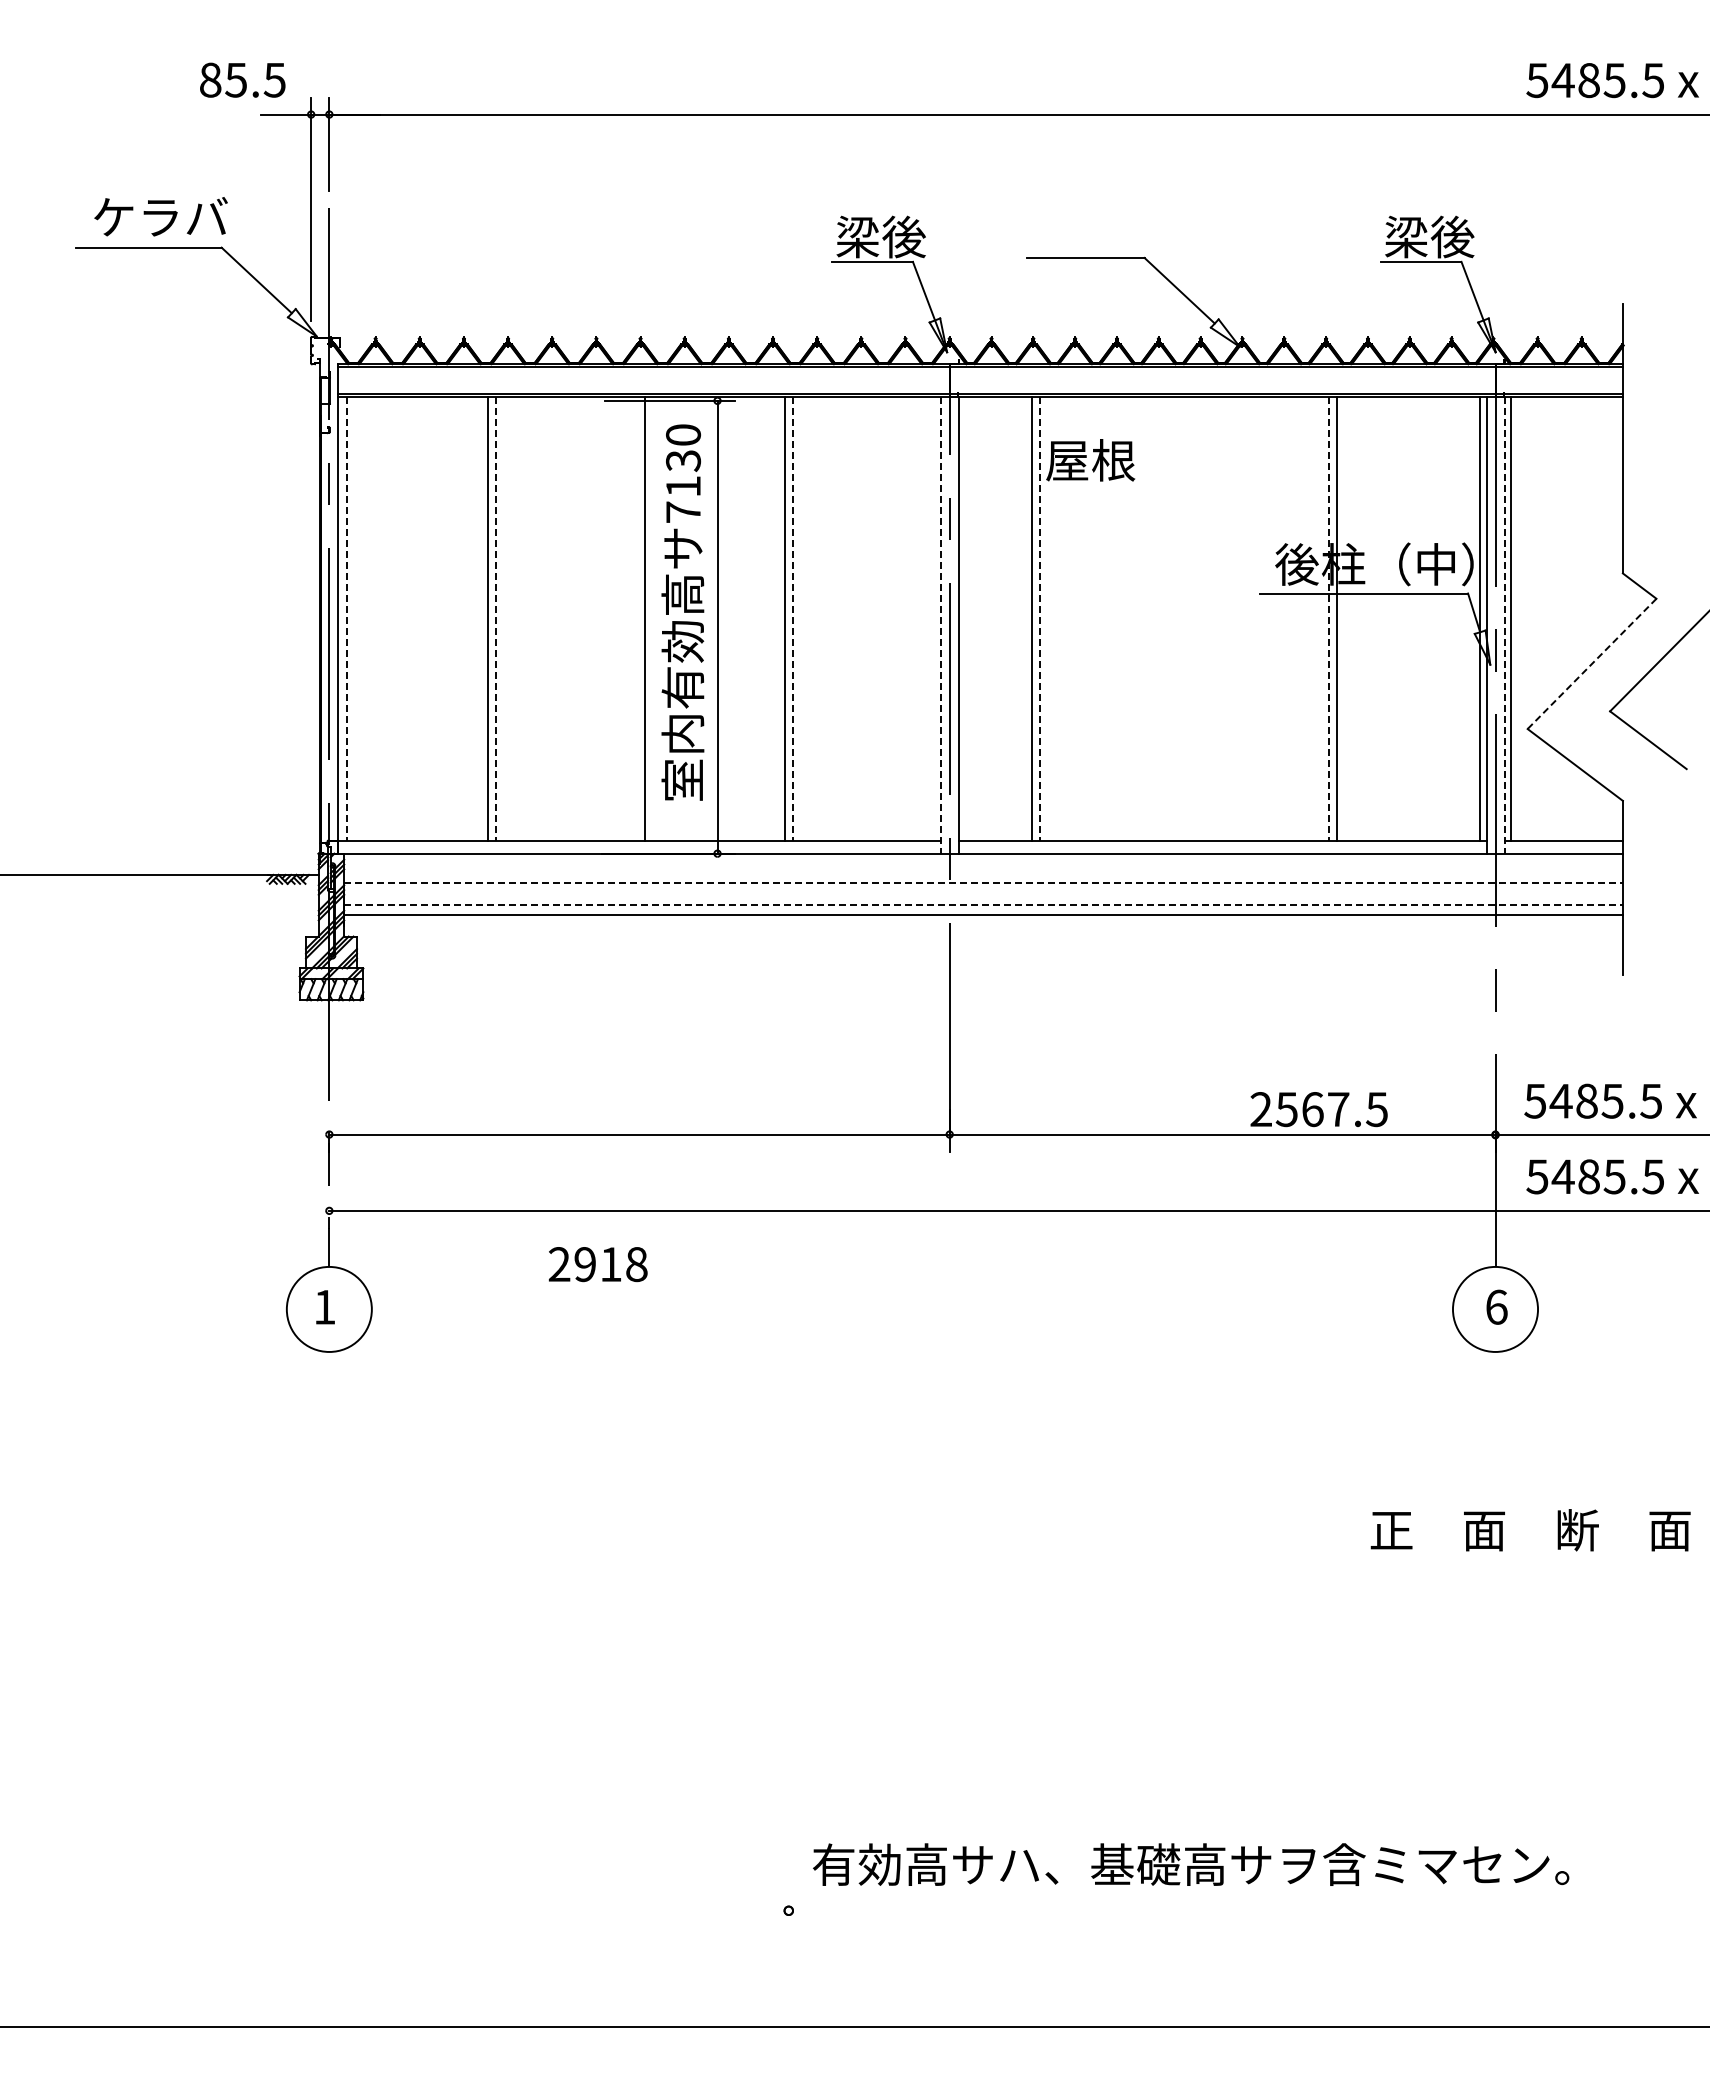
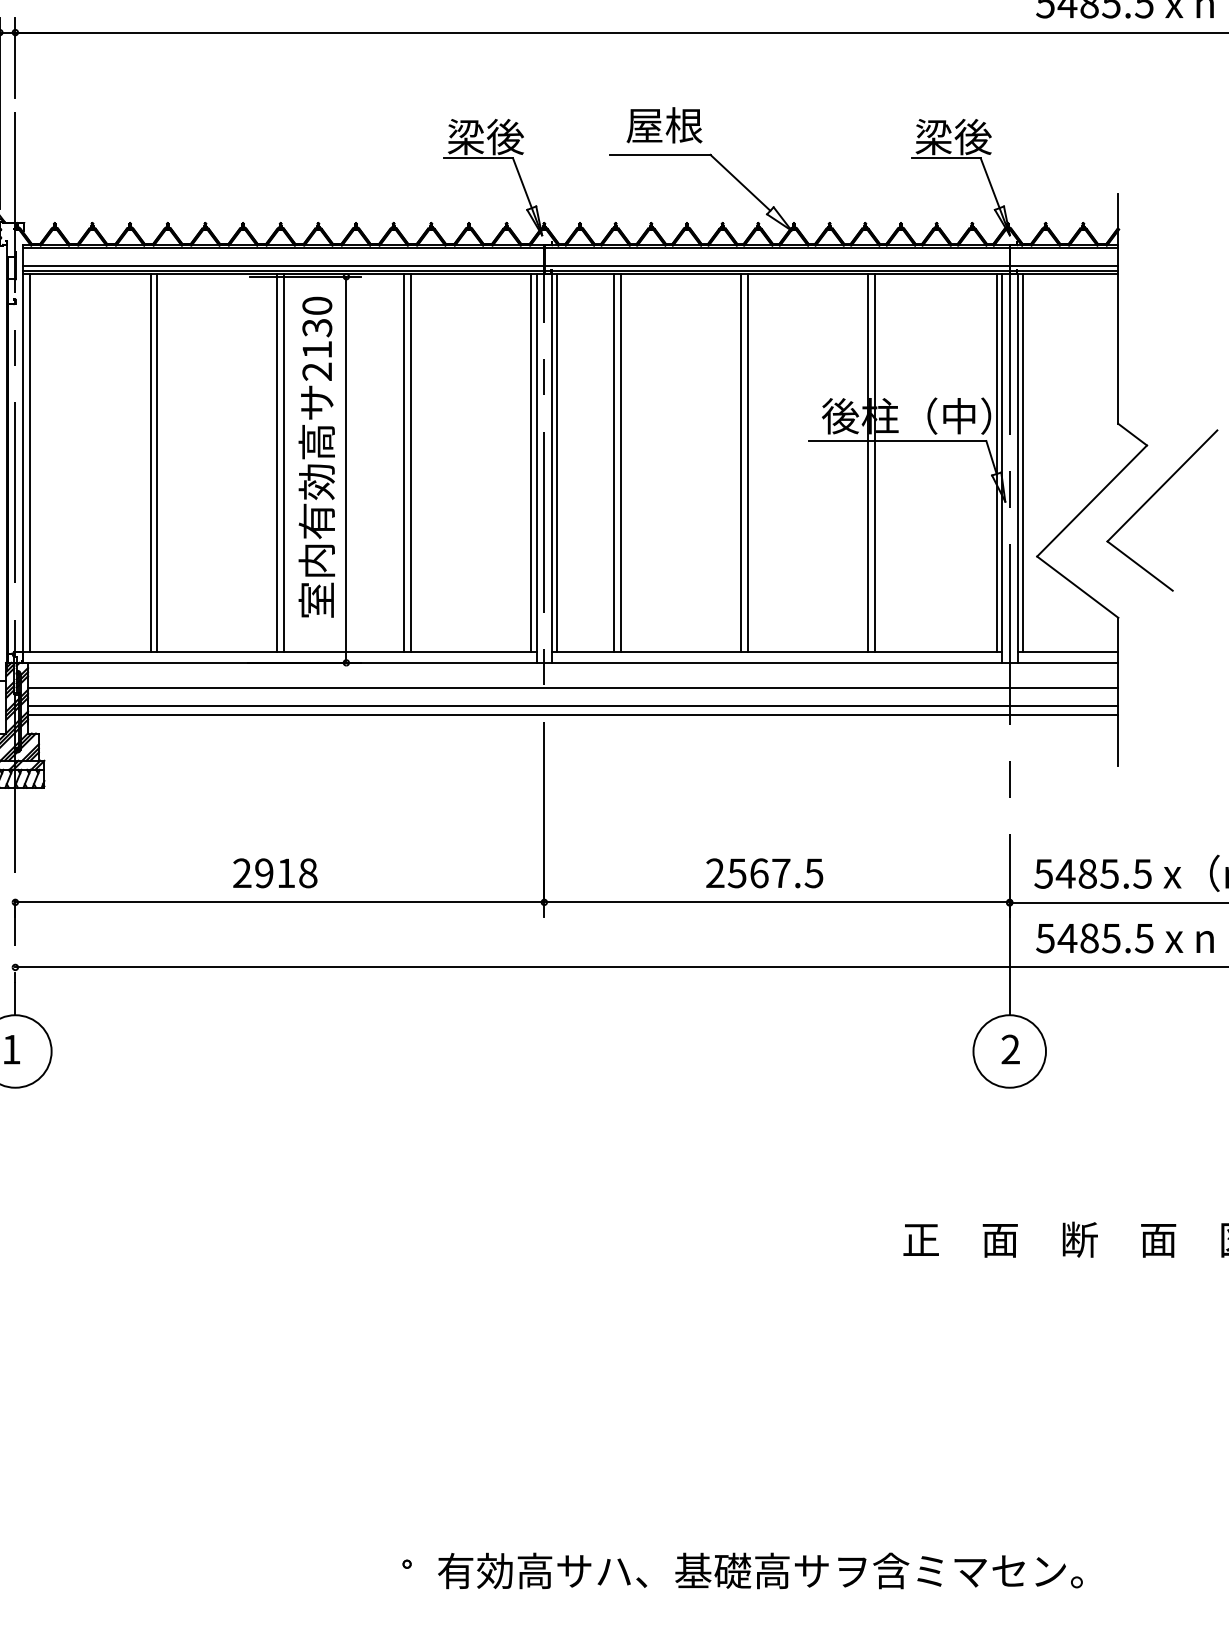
line: (980, 388) -> (570, 266), added
text: (1090, 460) -> (664, 125), moved
text: (683, 512) -> (317, 371), 7130 -> 2130
line: (636, 618) -> (277, 462), added
line: (934, 618) -> (531, 462), added
line: (965, 618) -> (557, 462), added
line: (1180, 618) -> (741, 462), added
line: (1188, 618) -> (747, 462), added
line: (346, 619) -> (29, 463), dashed -> solid
line: (495, 619) -> (157, 463), dashed -> solid
line: (793, 619) -> (411, 463), dashed -> solid
line: (1039, 619) -> (620, 463), dashed -> solid
line: (1329, 619) -> (868, 463), dashed -> solid
line: (940, 626) -> (536, 469), dashed -> solid
line: (1504, 626) -> (1017, 469), dashed -> solid
line: (1592, 663) -> (1092, 500), dashed -> solid
line: (984, 883) -> (574, 688), dashed -> solid
line: (984, 904) -> (574, 706), dashed -> solid
text: (1318, 1109) -> (764, 873), moved
text: (597, 1264) -> (274, 873), moved
text: (1496, 1306) -> (1010, 1048), 6 -> 2
text: (1191, 1864) -> (760, 1570), moved

